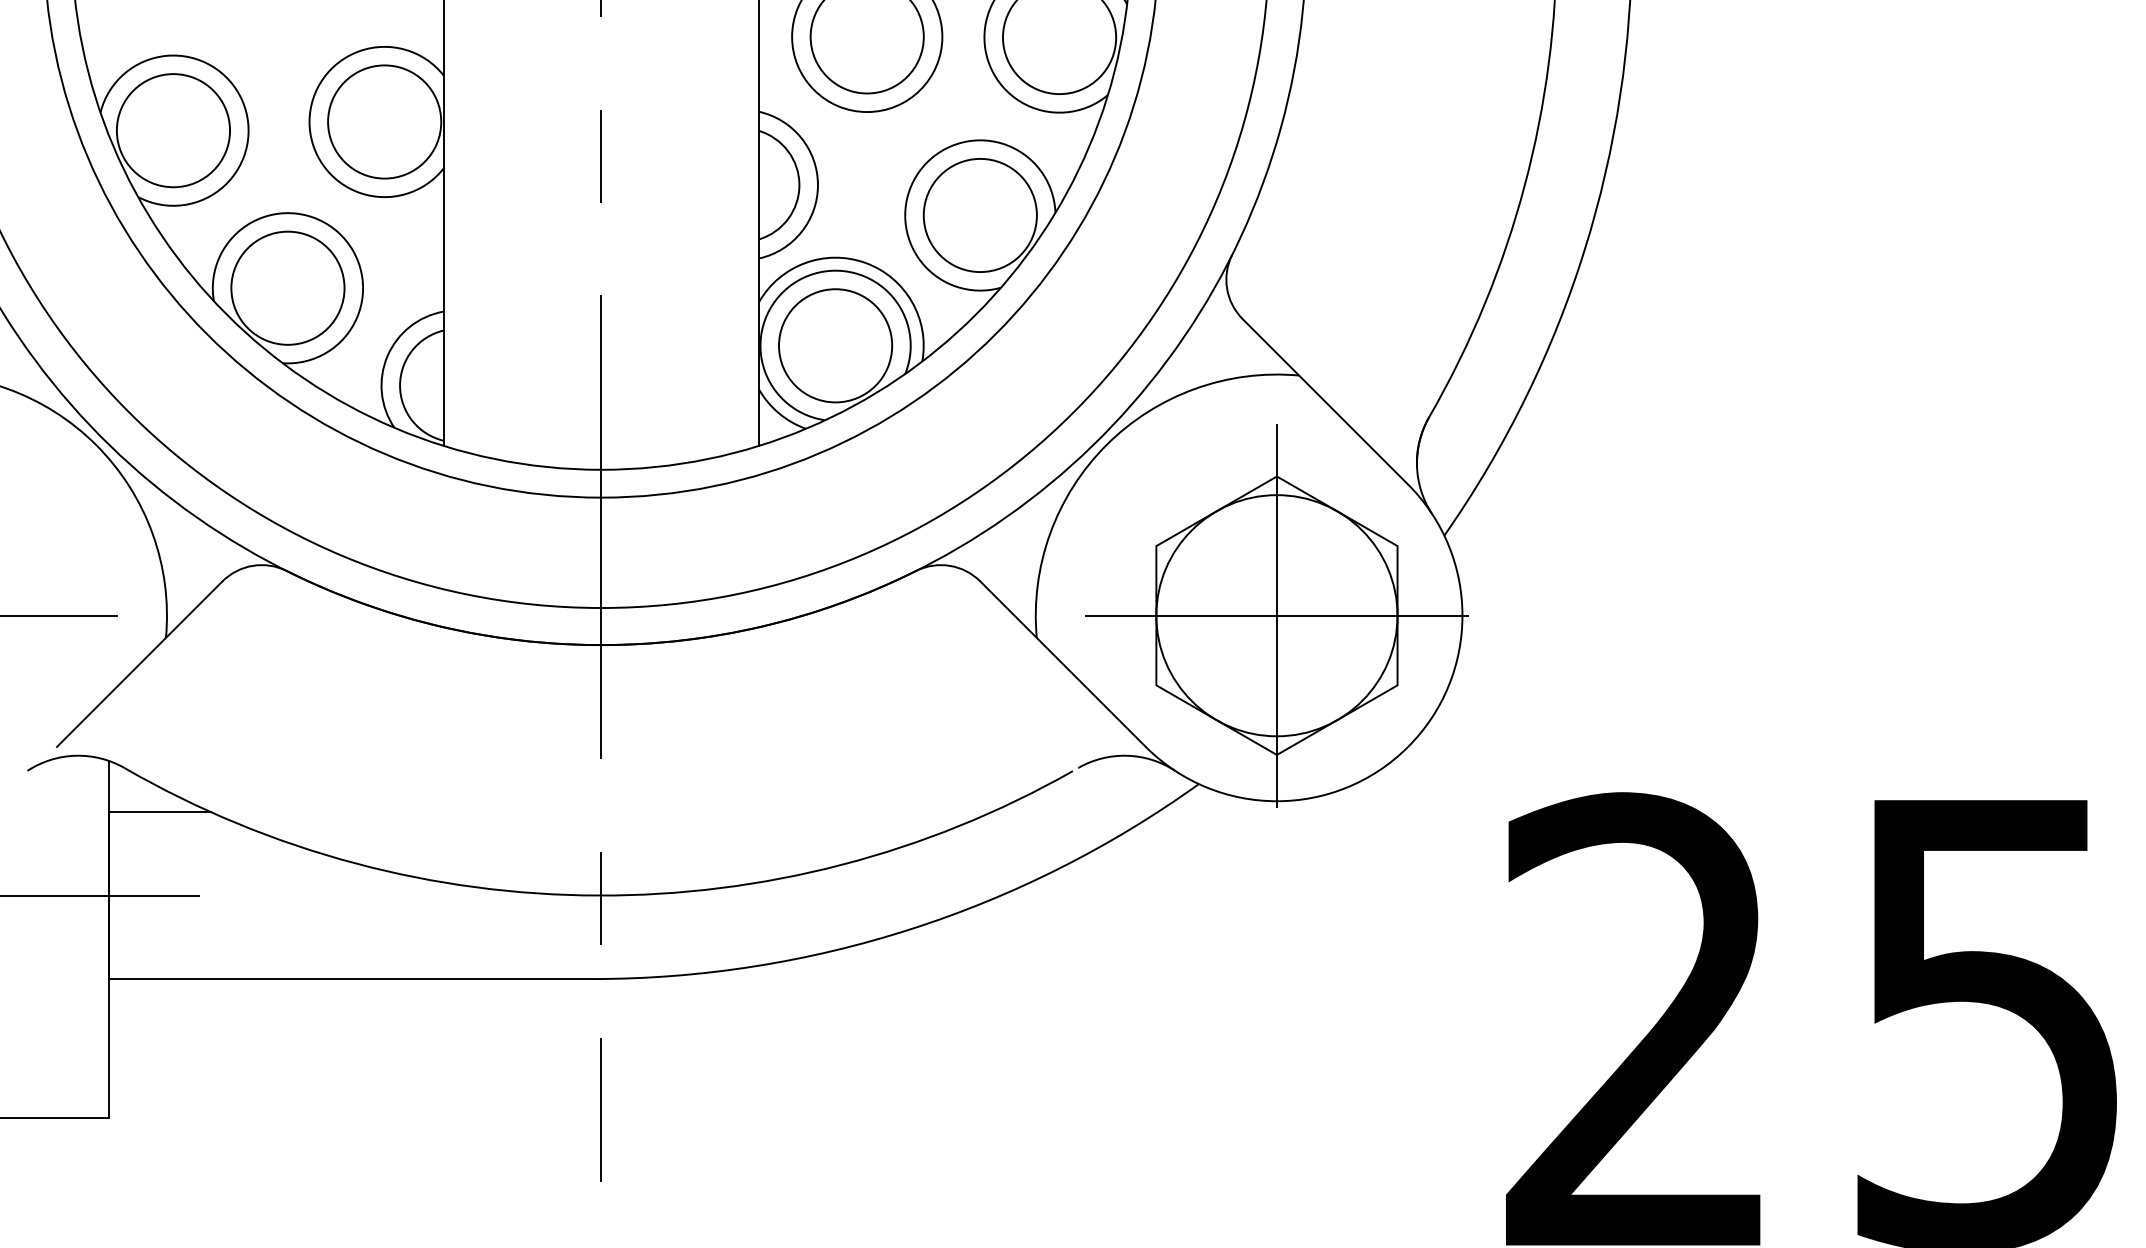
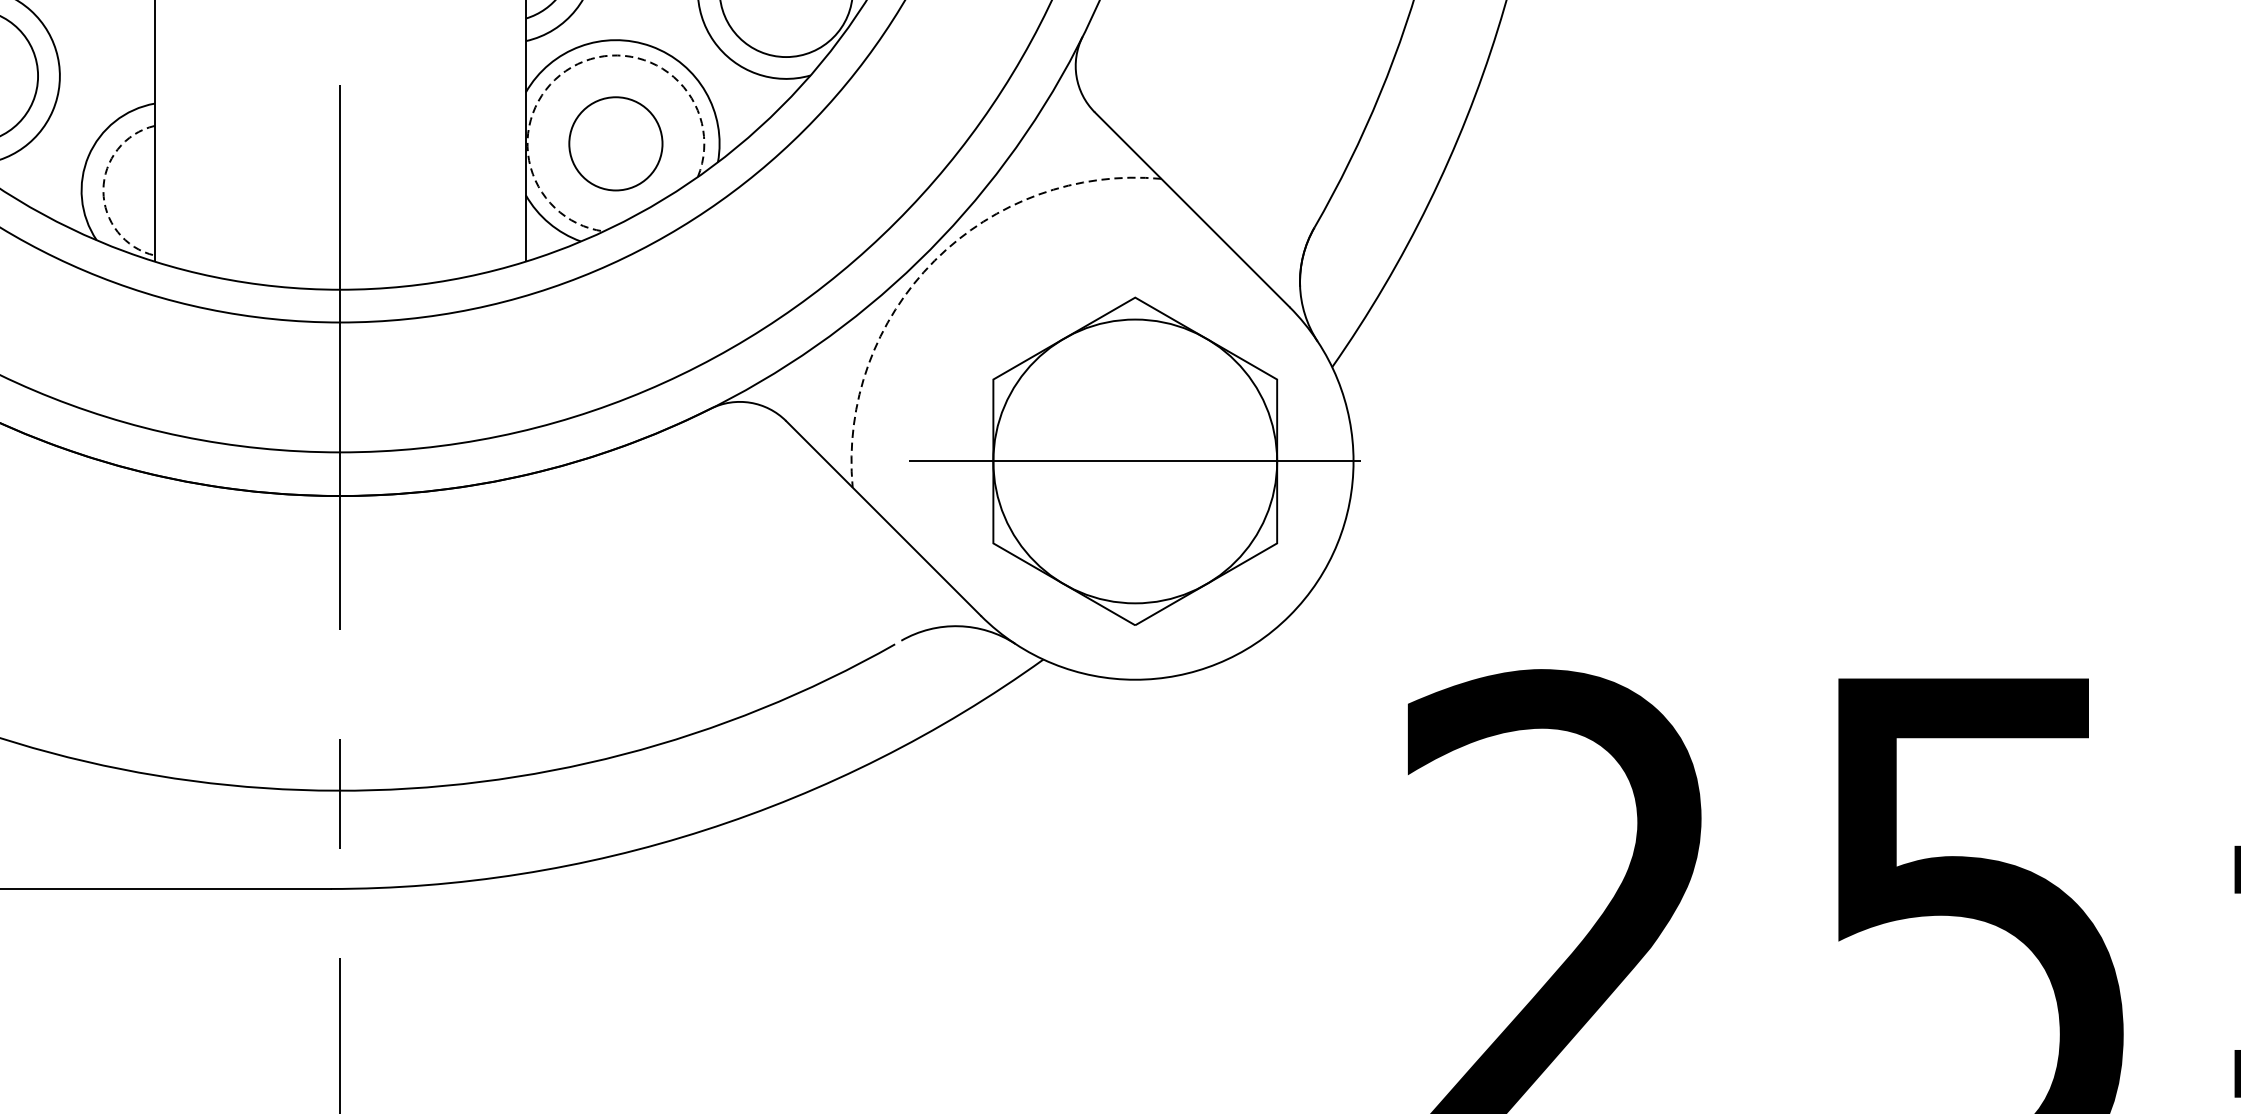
arc: (798, 280) -> (572, 66), solid -> dashed
circle: (835, 345) -> (615, 143), size x0.7
arc: (400, 385) -> (103, 190), solid -> dashed
arc: (1106, 445) -> (934, 261), solid -> dashed
line: (1276, 615) -> (1134, 461), removed

